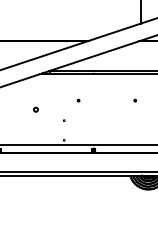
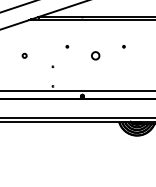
circle: (106, 109) -> (95, 55), added

